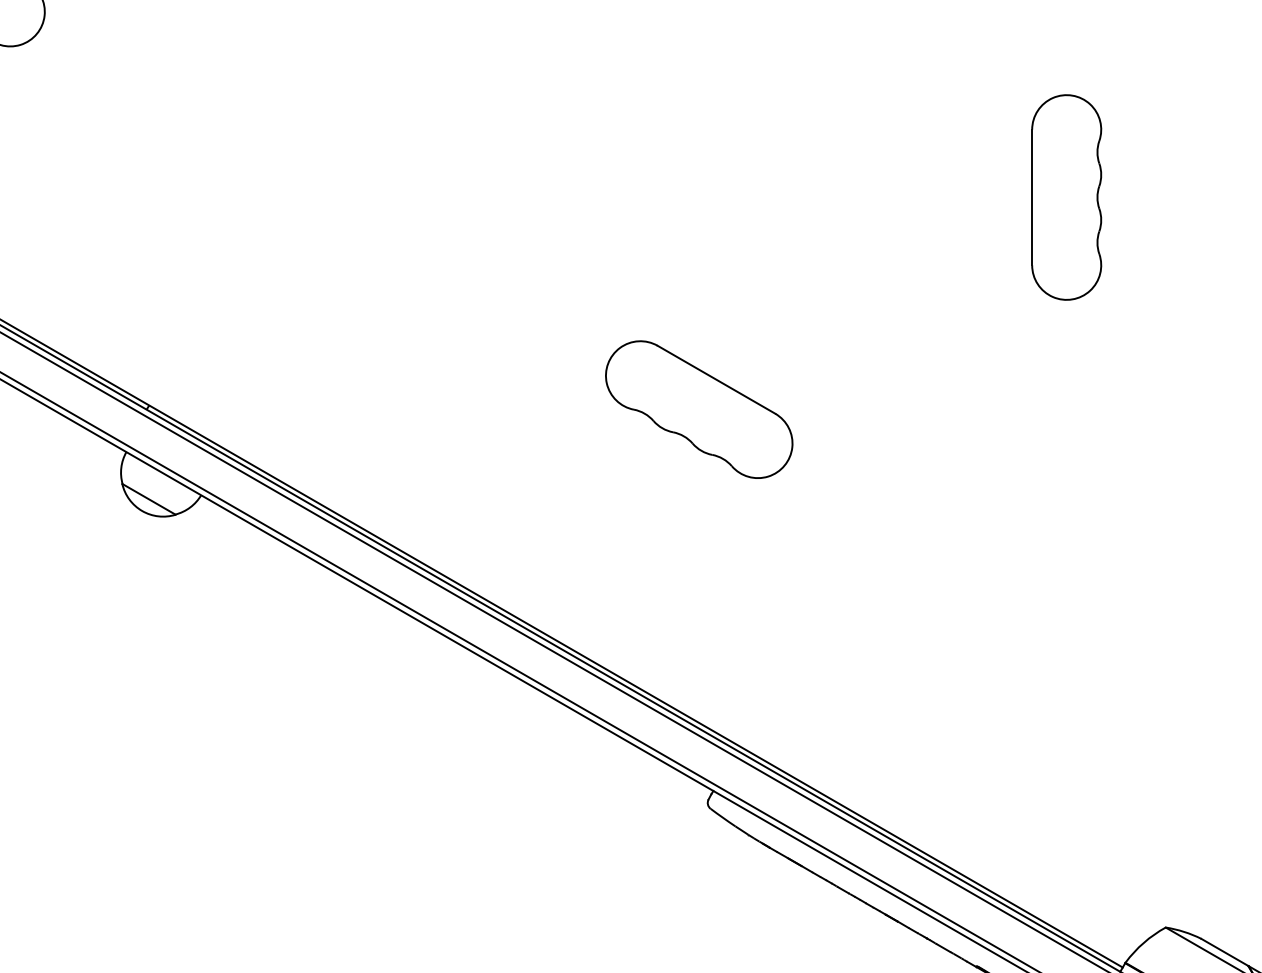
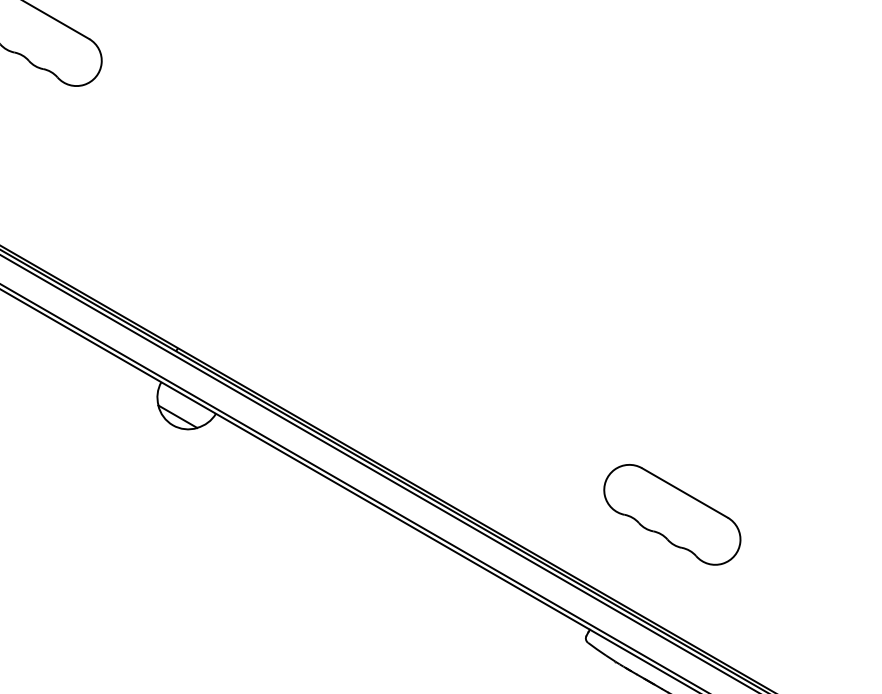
part: (1066, 197) -> (847, 196), removed
part: (699, 409) -> (672, 514), moved

